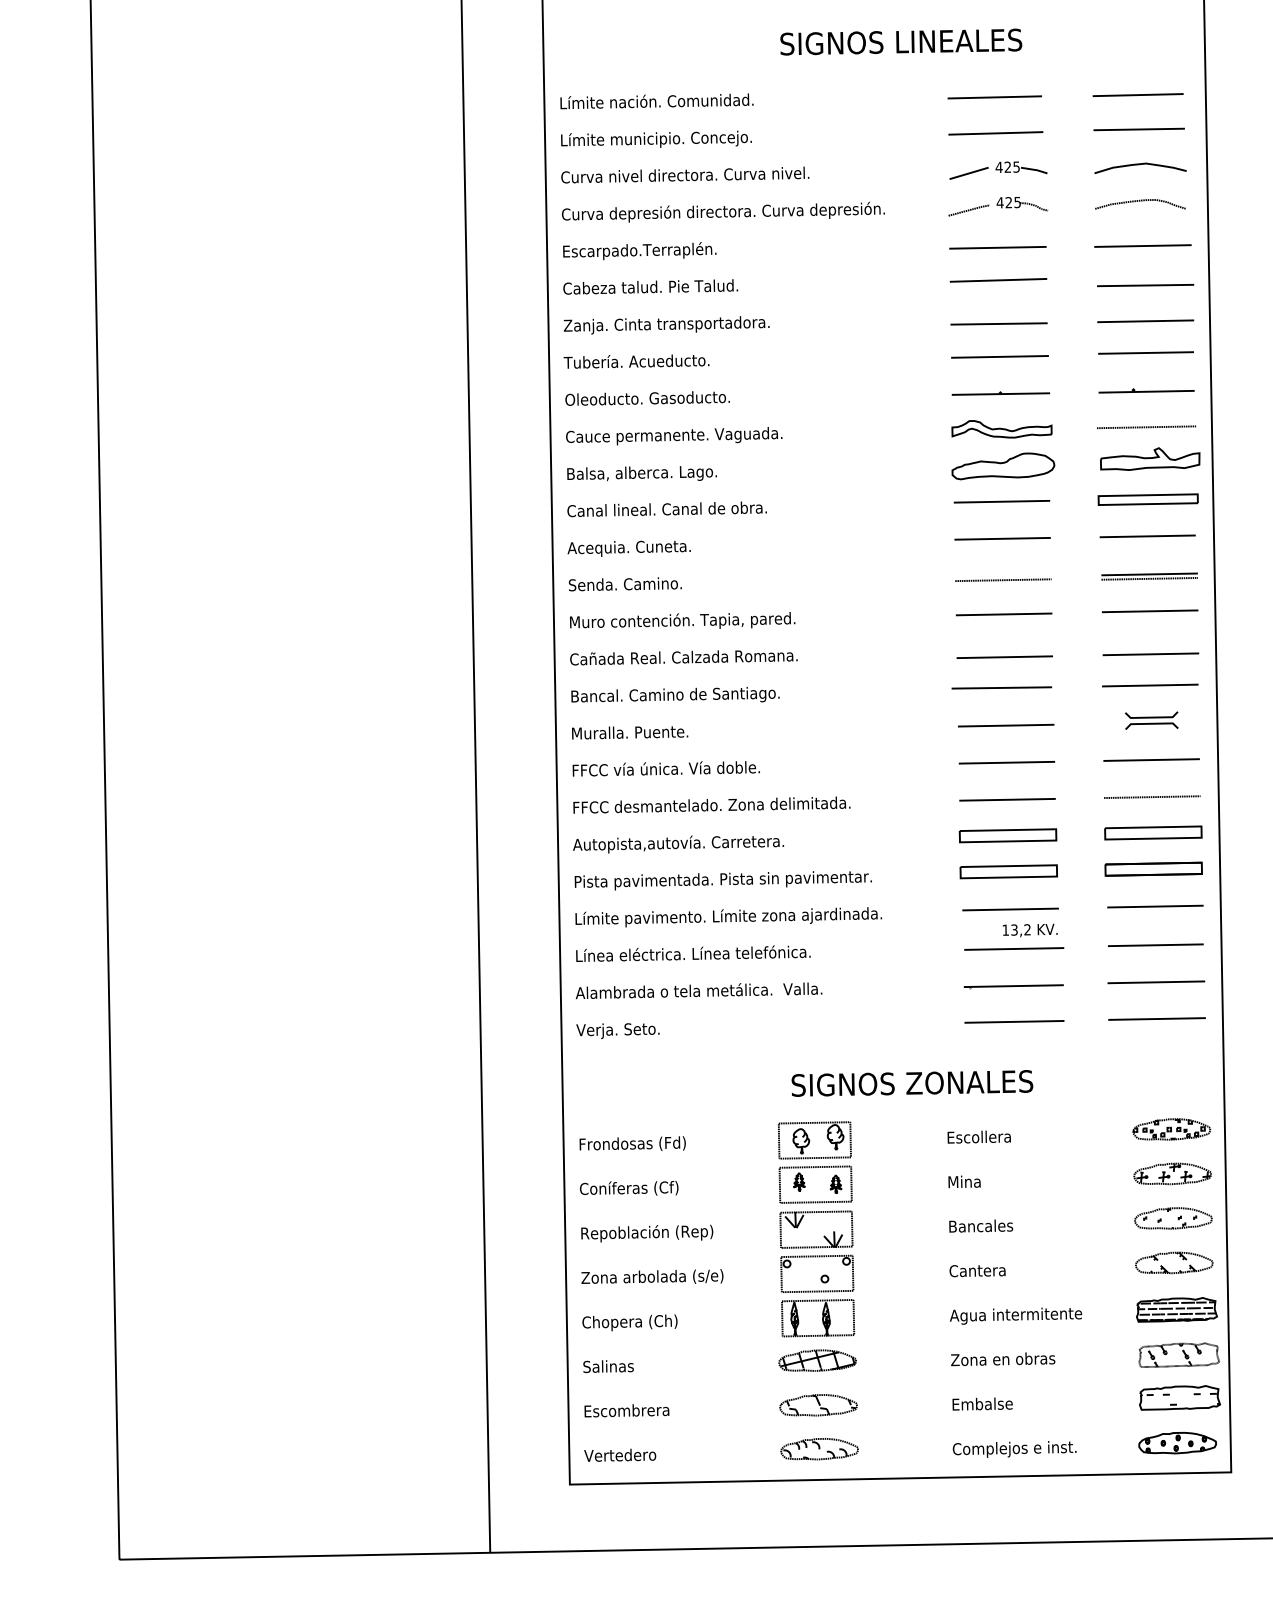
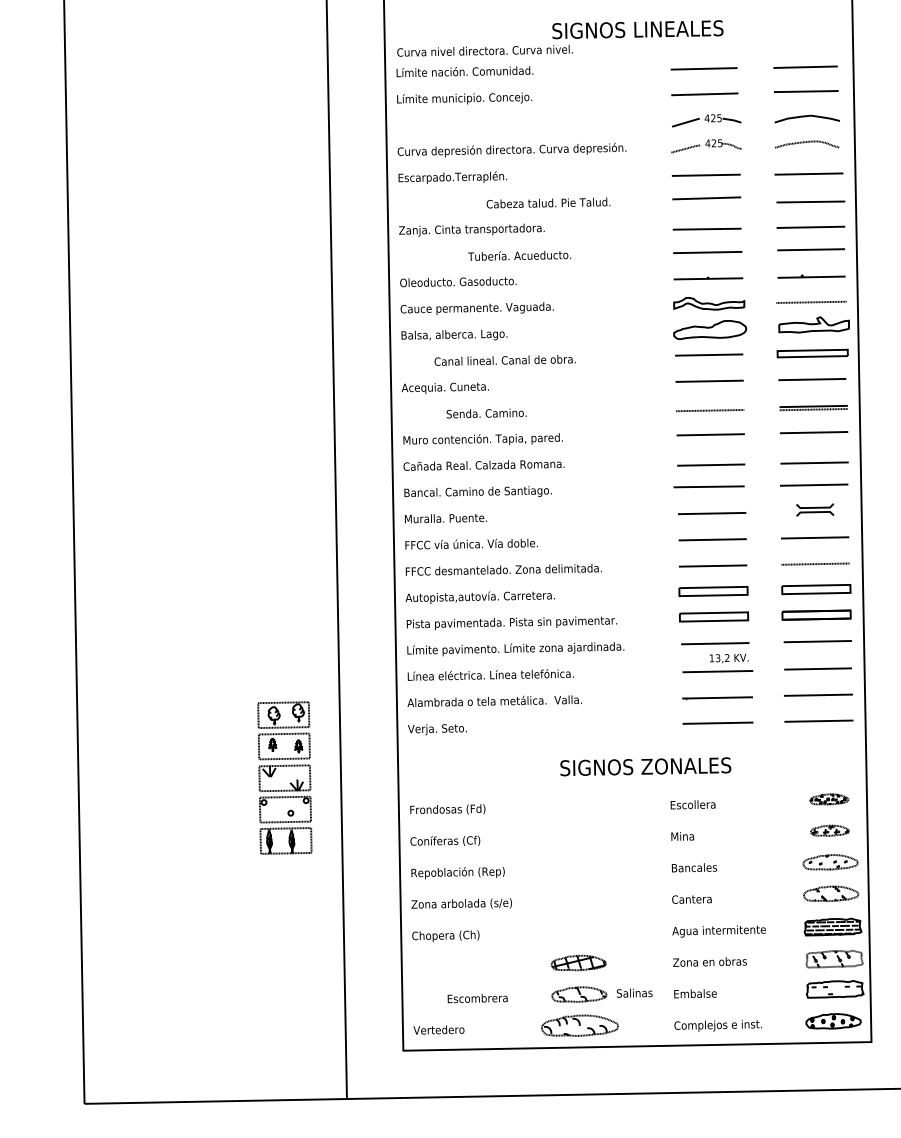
text: (684, 174) -> (484, 50), moved
text: (650, 286) -> (548, 202), moved
text: (636, 361) -> (519, 255), moved
text: (666, 509) -> (504, 360), moved
text: (625, 584) -> (486, 413), moved
part: (1171, 1129) -> (829, 799), size x0.7
part: (1171, 1173) -> (829, 830), size x0.7
part: (815, 1228) -> (284, 777), moved
text: (608, 1365) -> (634, 992), moved
text: (626, 1410) -> (477, 998), moved
part: (820, 1448) -> (580, 1025), size x1.4

